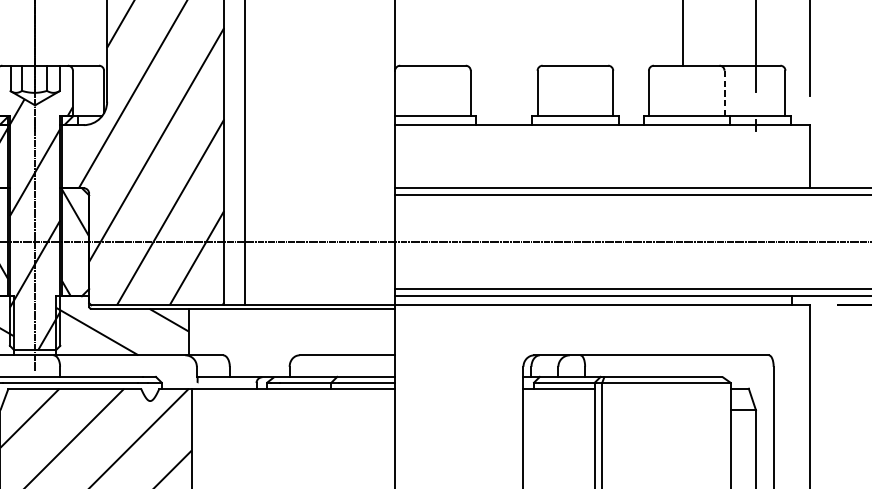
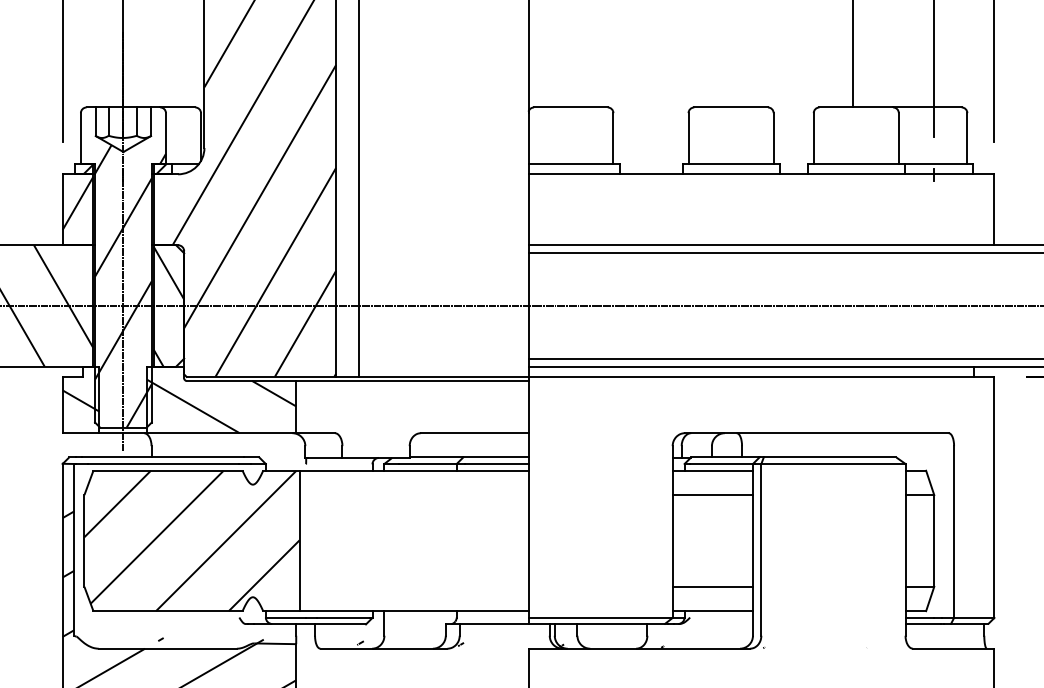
line: (724, 93) -> (898, 138), dashed -> solid
line: (558, 410) -> (712, 495), added

